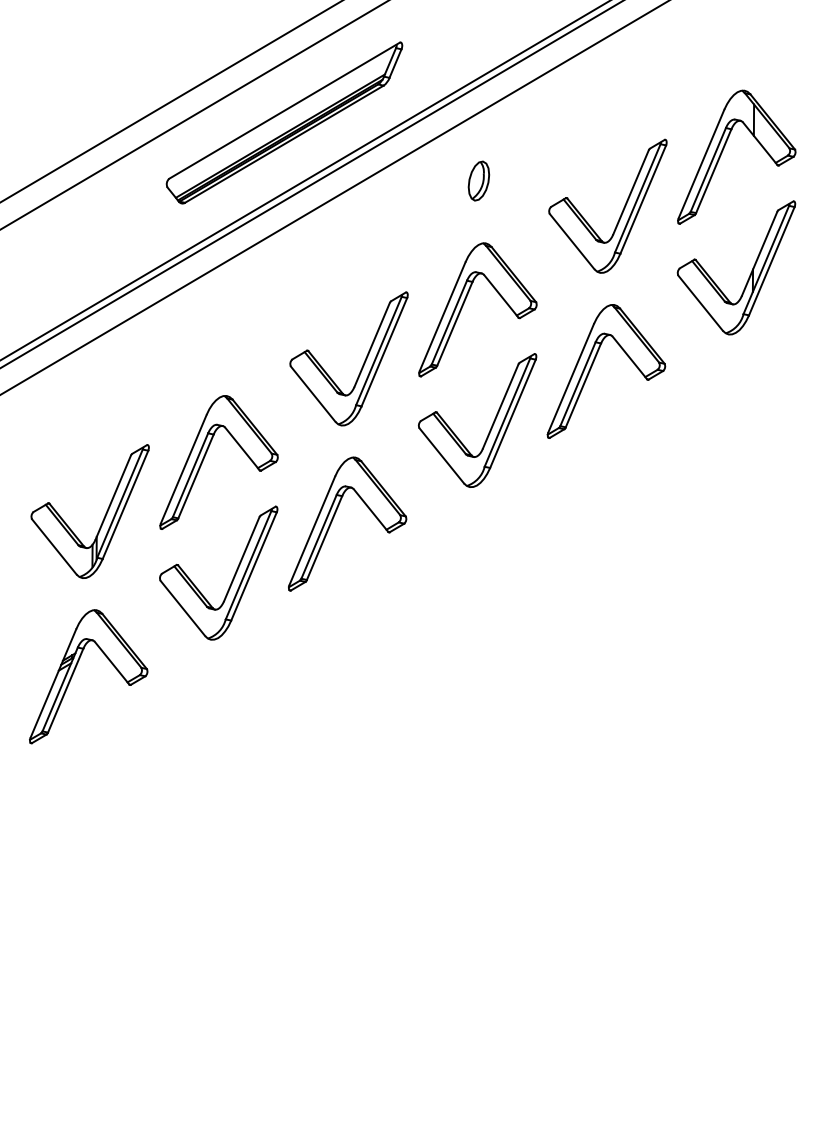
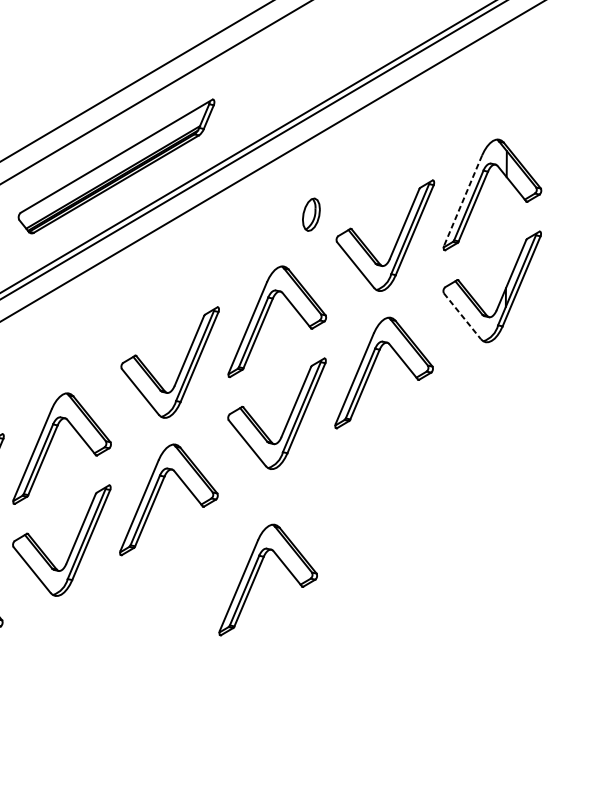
line: (701, 163) -> (463, 200), solid -> dashed
part: (478, 180) -> (311, 214), moved
line: (700, 303) -> (462, 316), solid -> dashed
part: (453, 614) -> (257, 575), added

